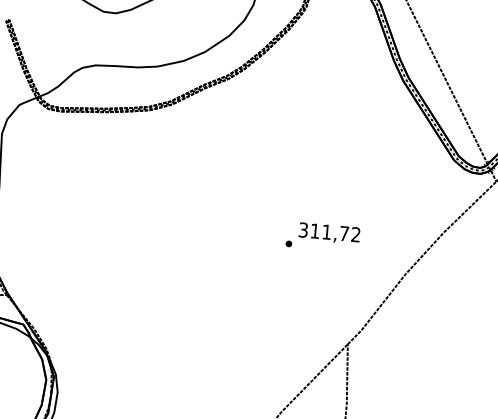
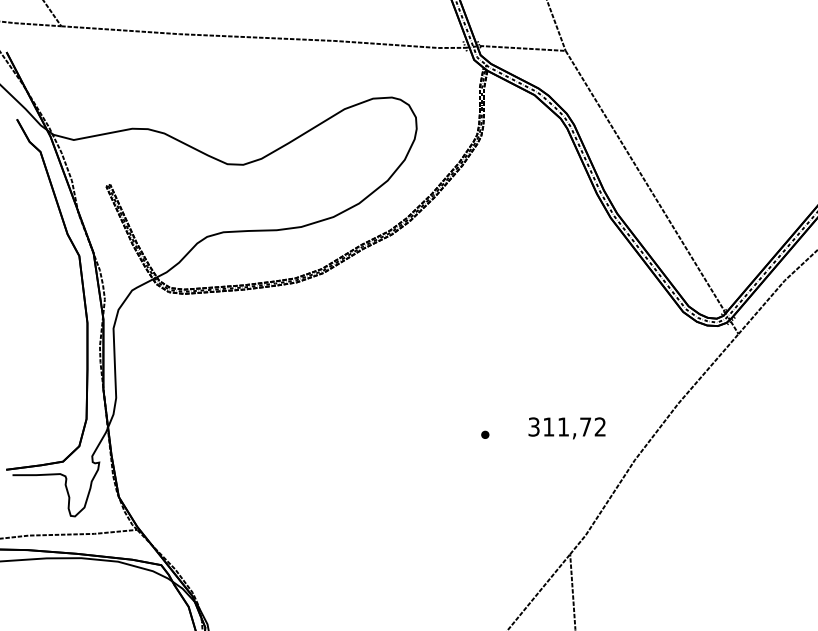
text: (329, 233) -> (566, 428), moved

